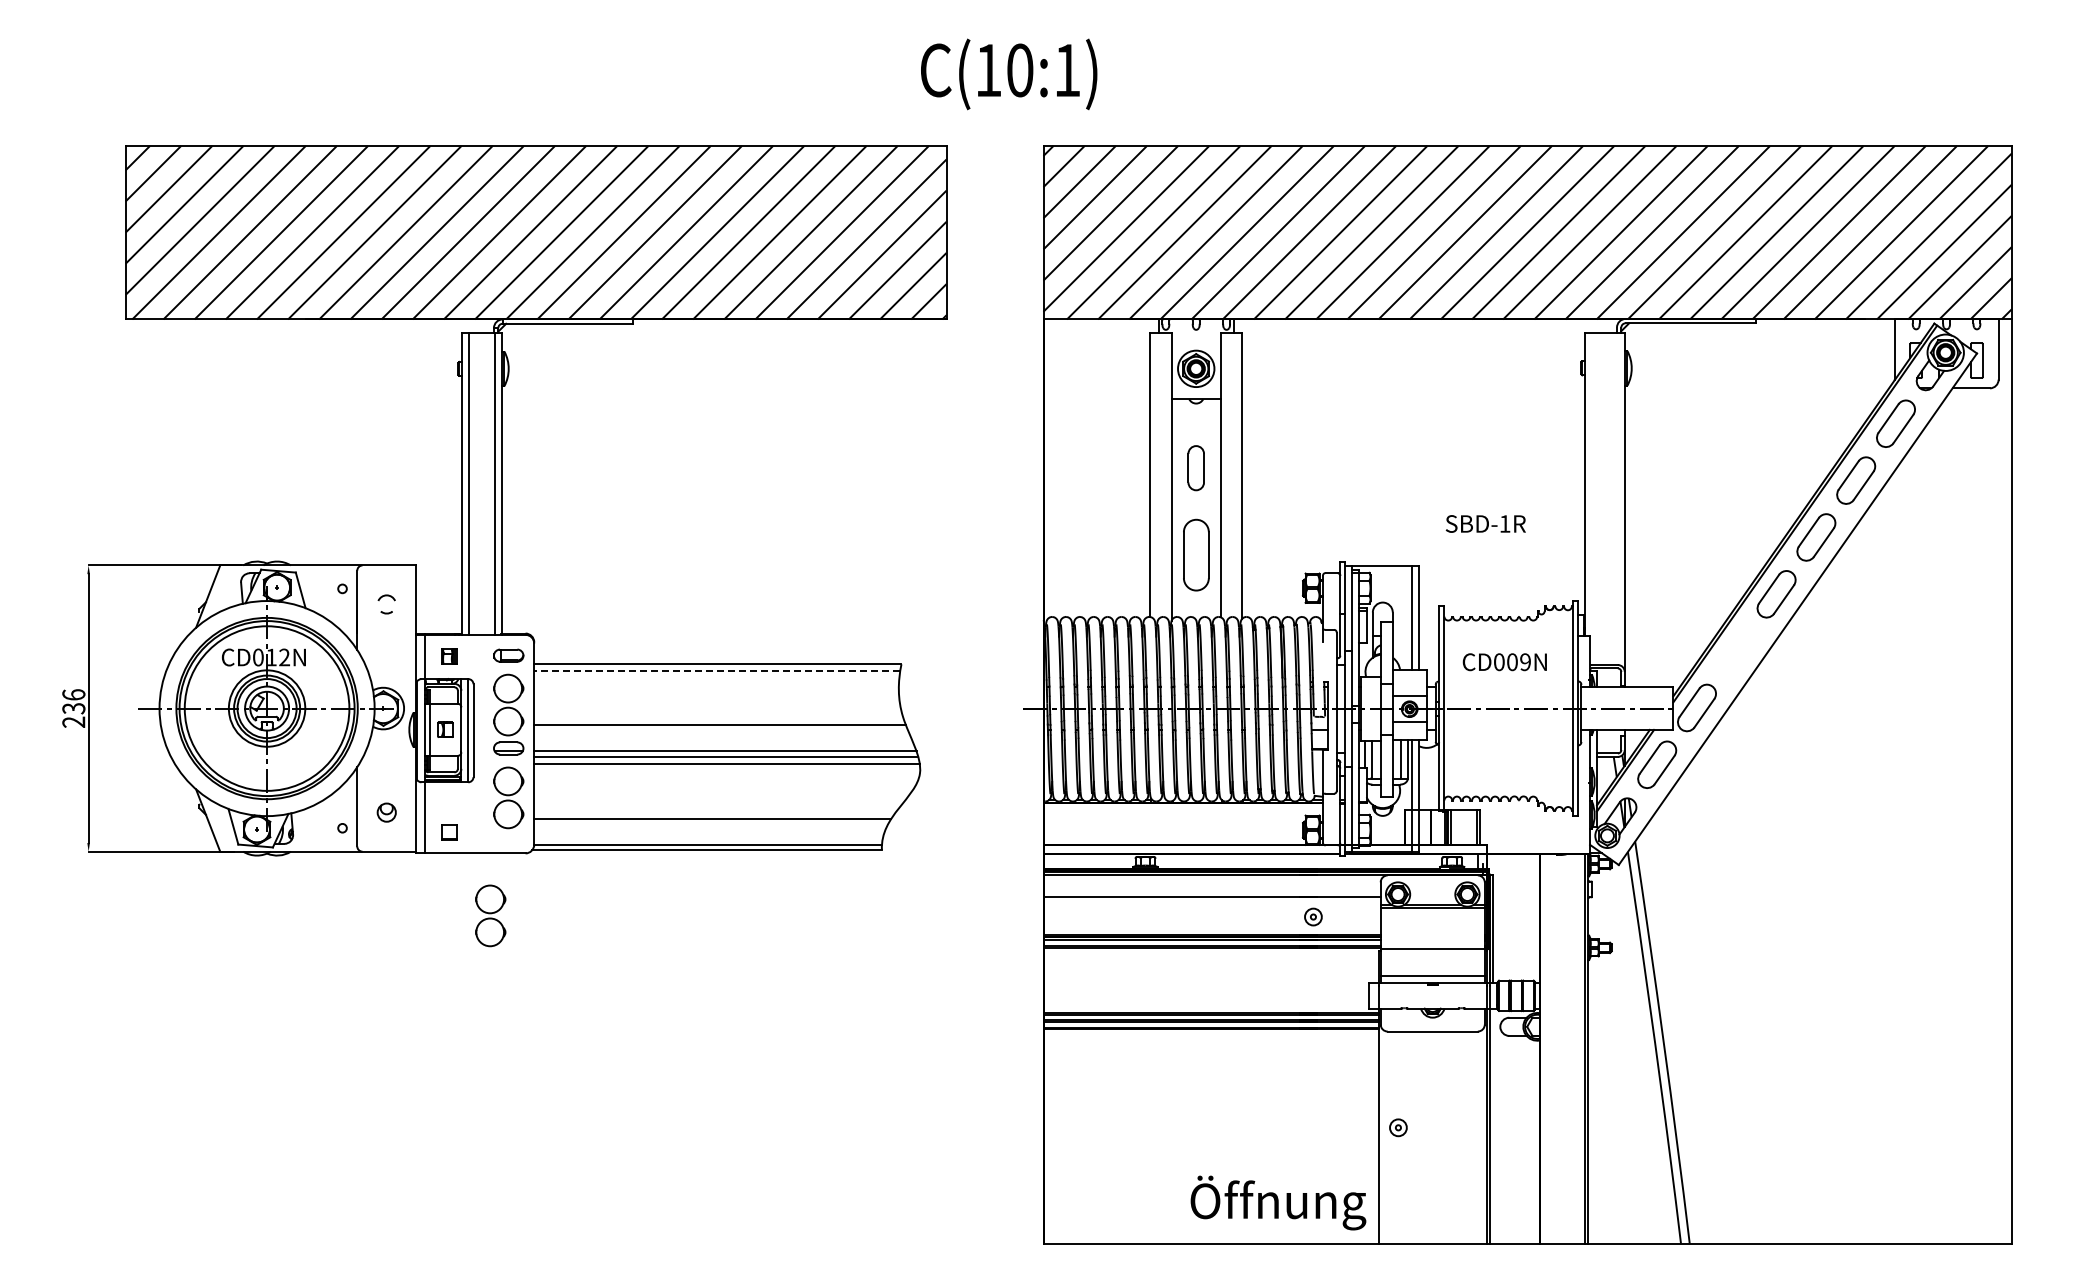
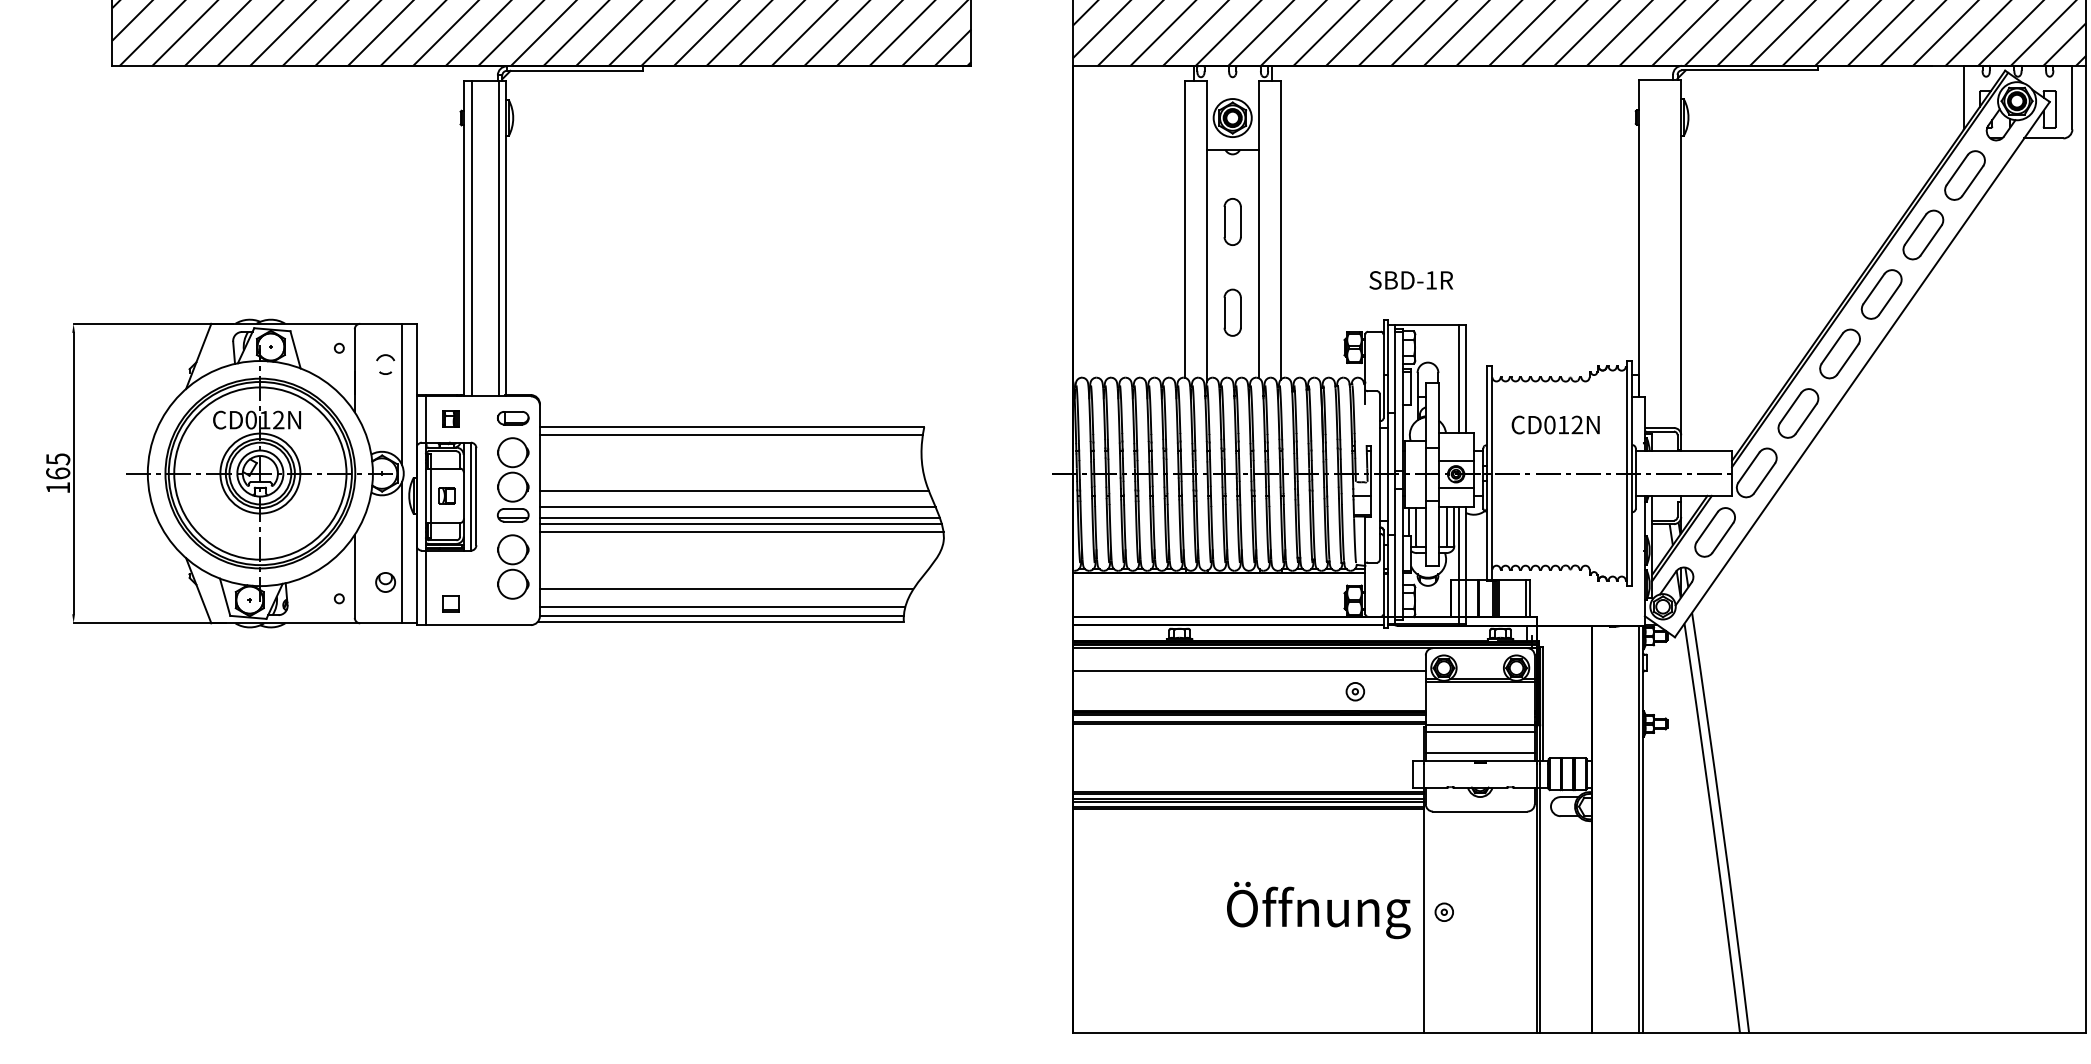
text: (1485, 523) -> (1410, 279), moved
part: (1195, 554) -> (1231, 312), size x0.62
line: (402, 632) -> (402, 393), added
part: (1736, 650) -> (1798, 412), added
text: (1518, 662) -> (1569, 425), CD009N -> CD012N
line: (717, 671) -> (731, 434), dashed -> solid
text: (73, 708) -> (57, 473), 236 -> 165
line: (723, 740) -> (738, 506), added
line: (402, 783) -> (402, 551), added
line: (708, 835) -> (722, 606), added
part: (490, 915) -> (494, 690), removed
line: (1432, 955) -> (1479, 731), added
text: (1278, 1202) -> (1318, 909), moved

